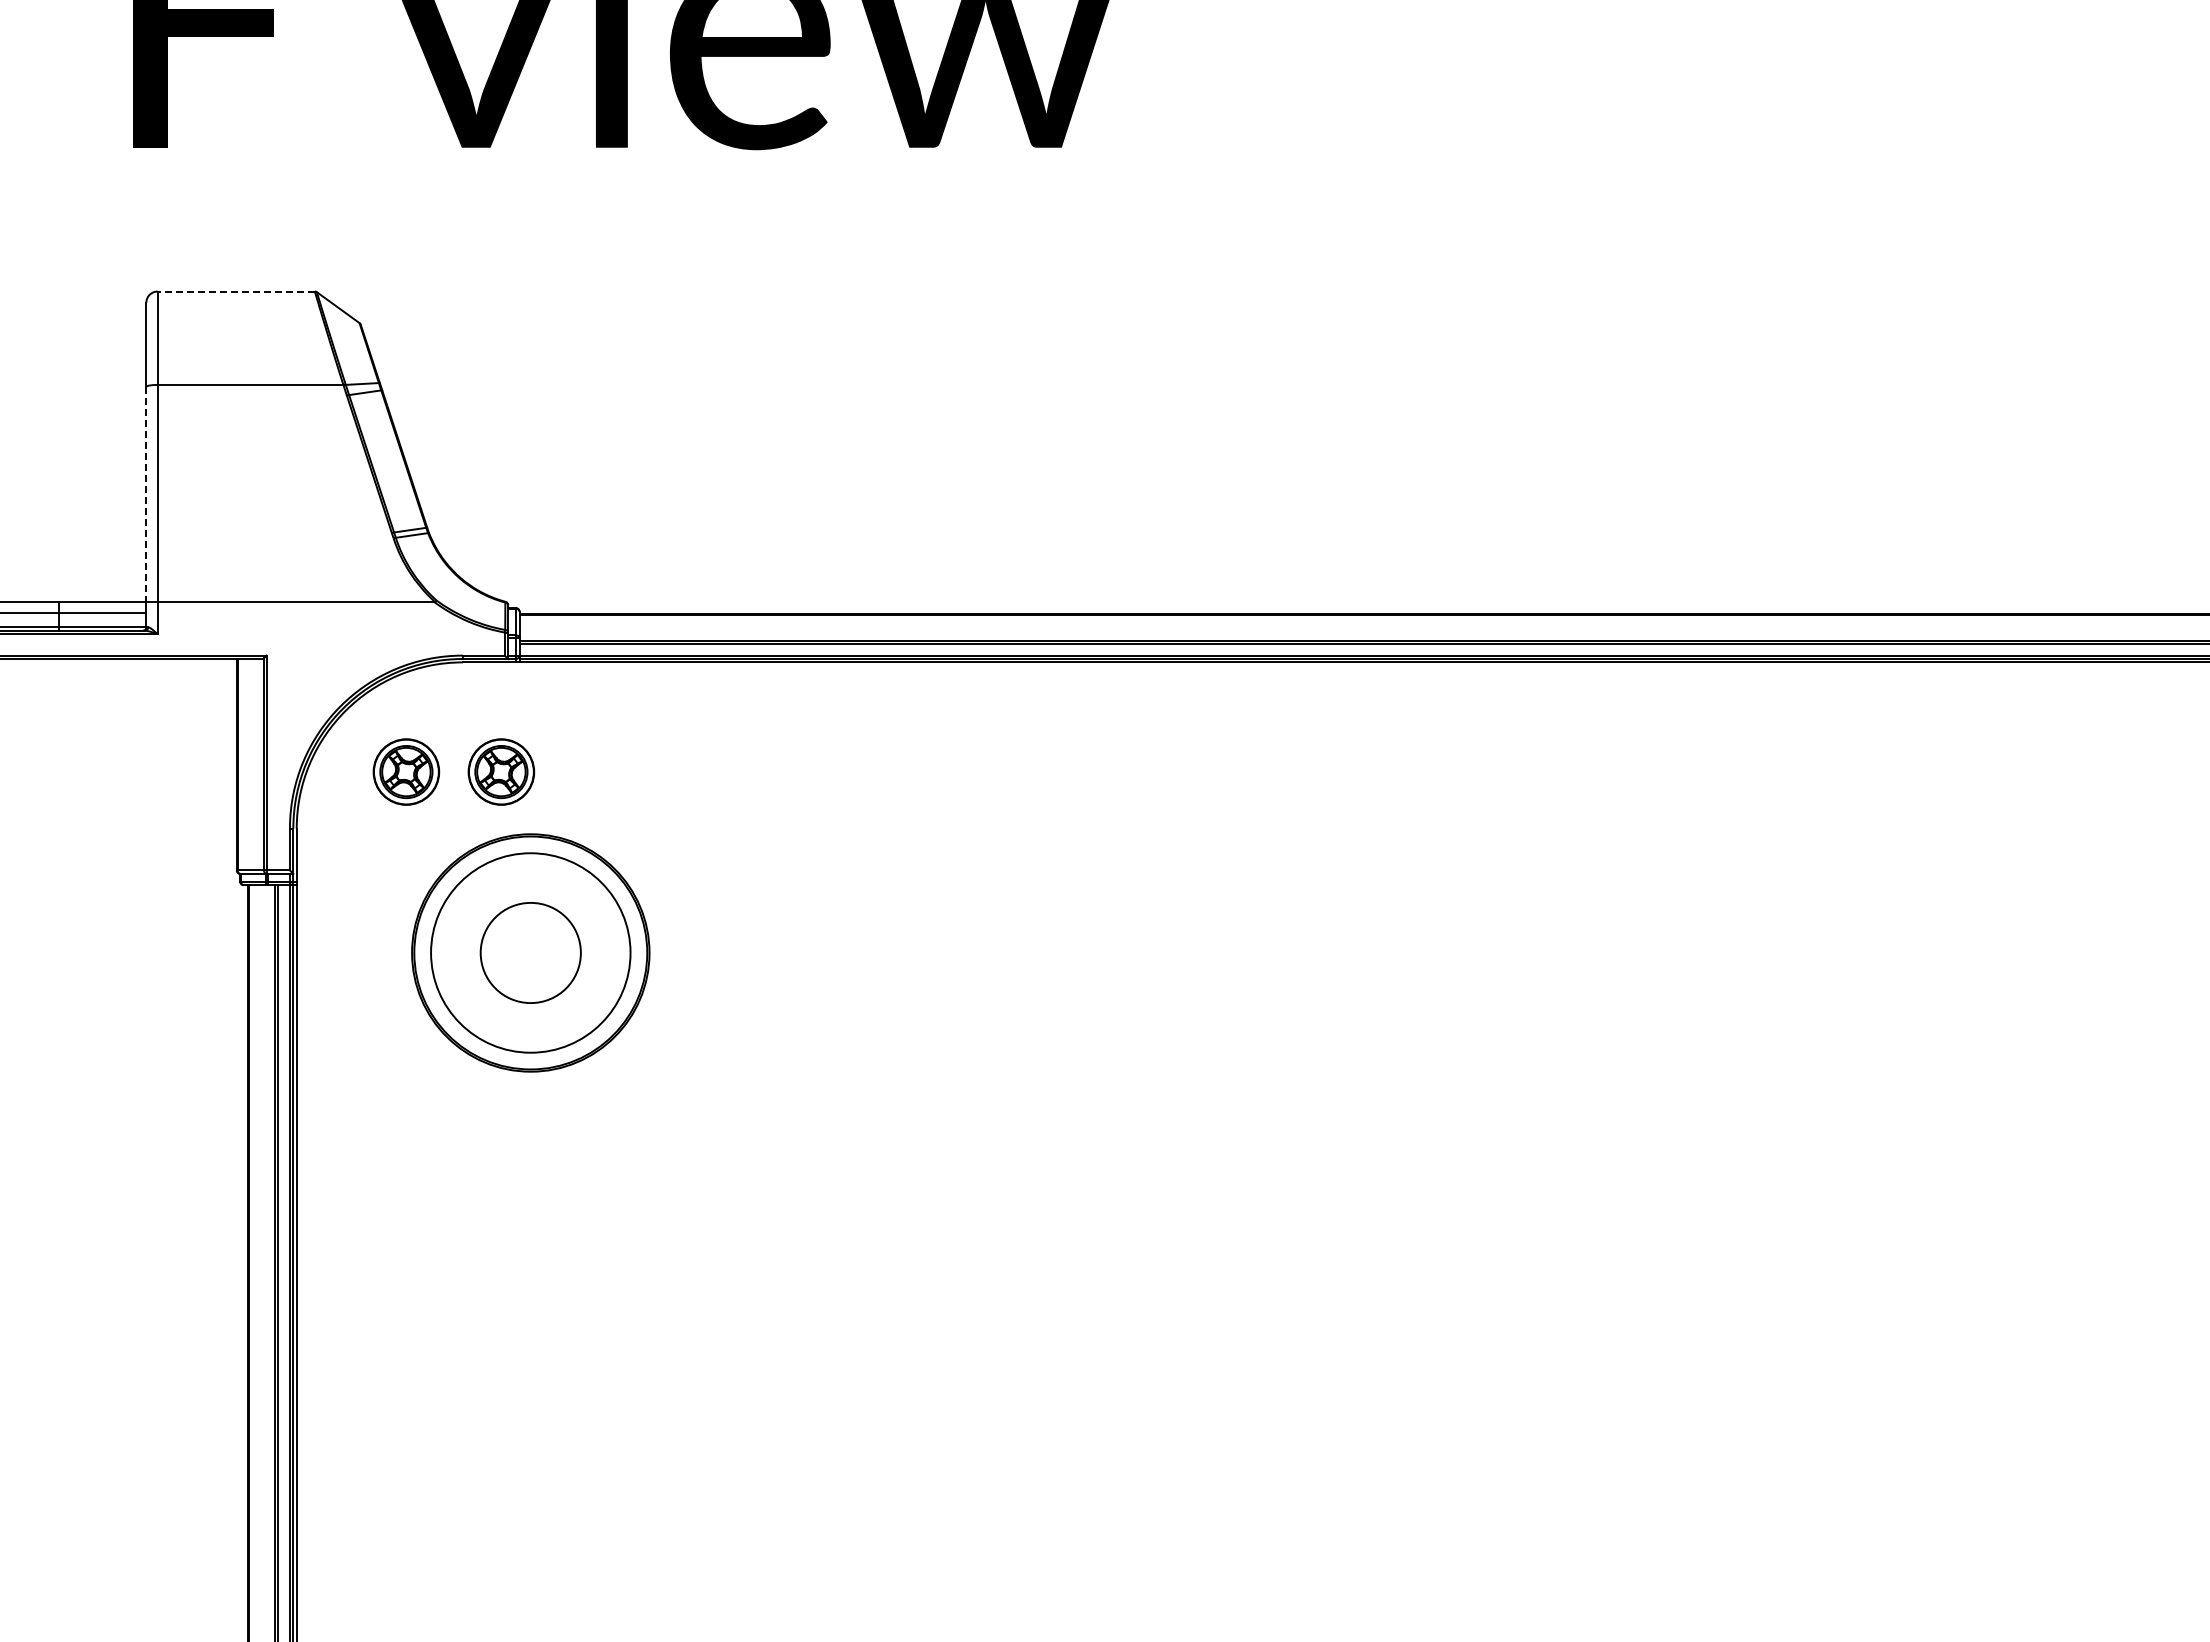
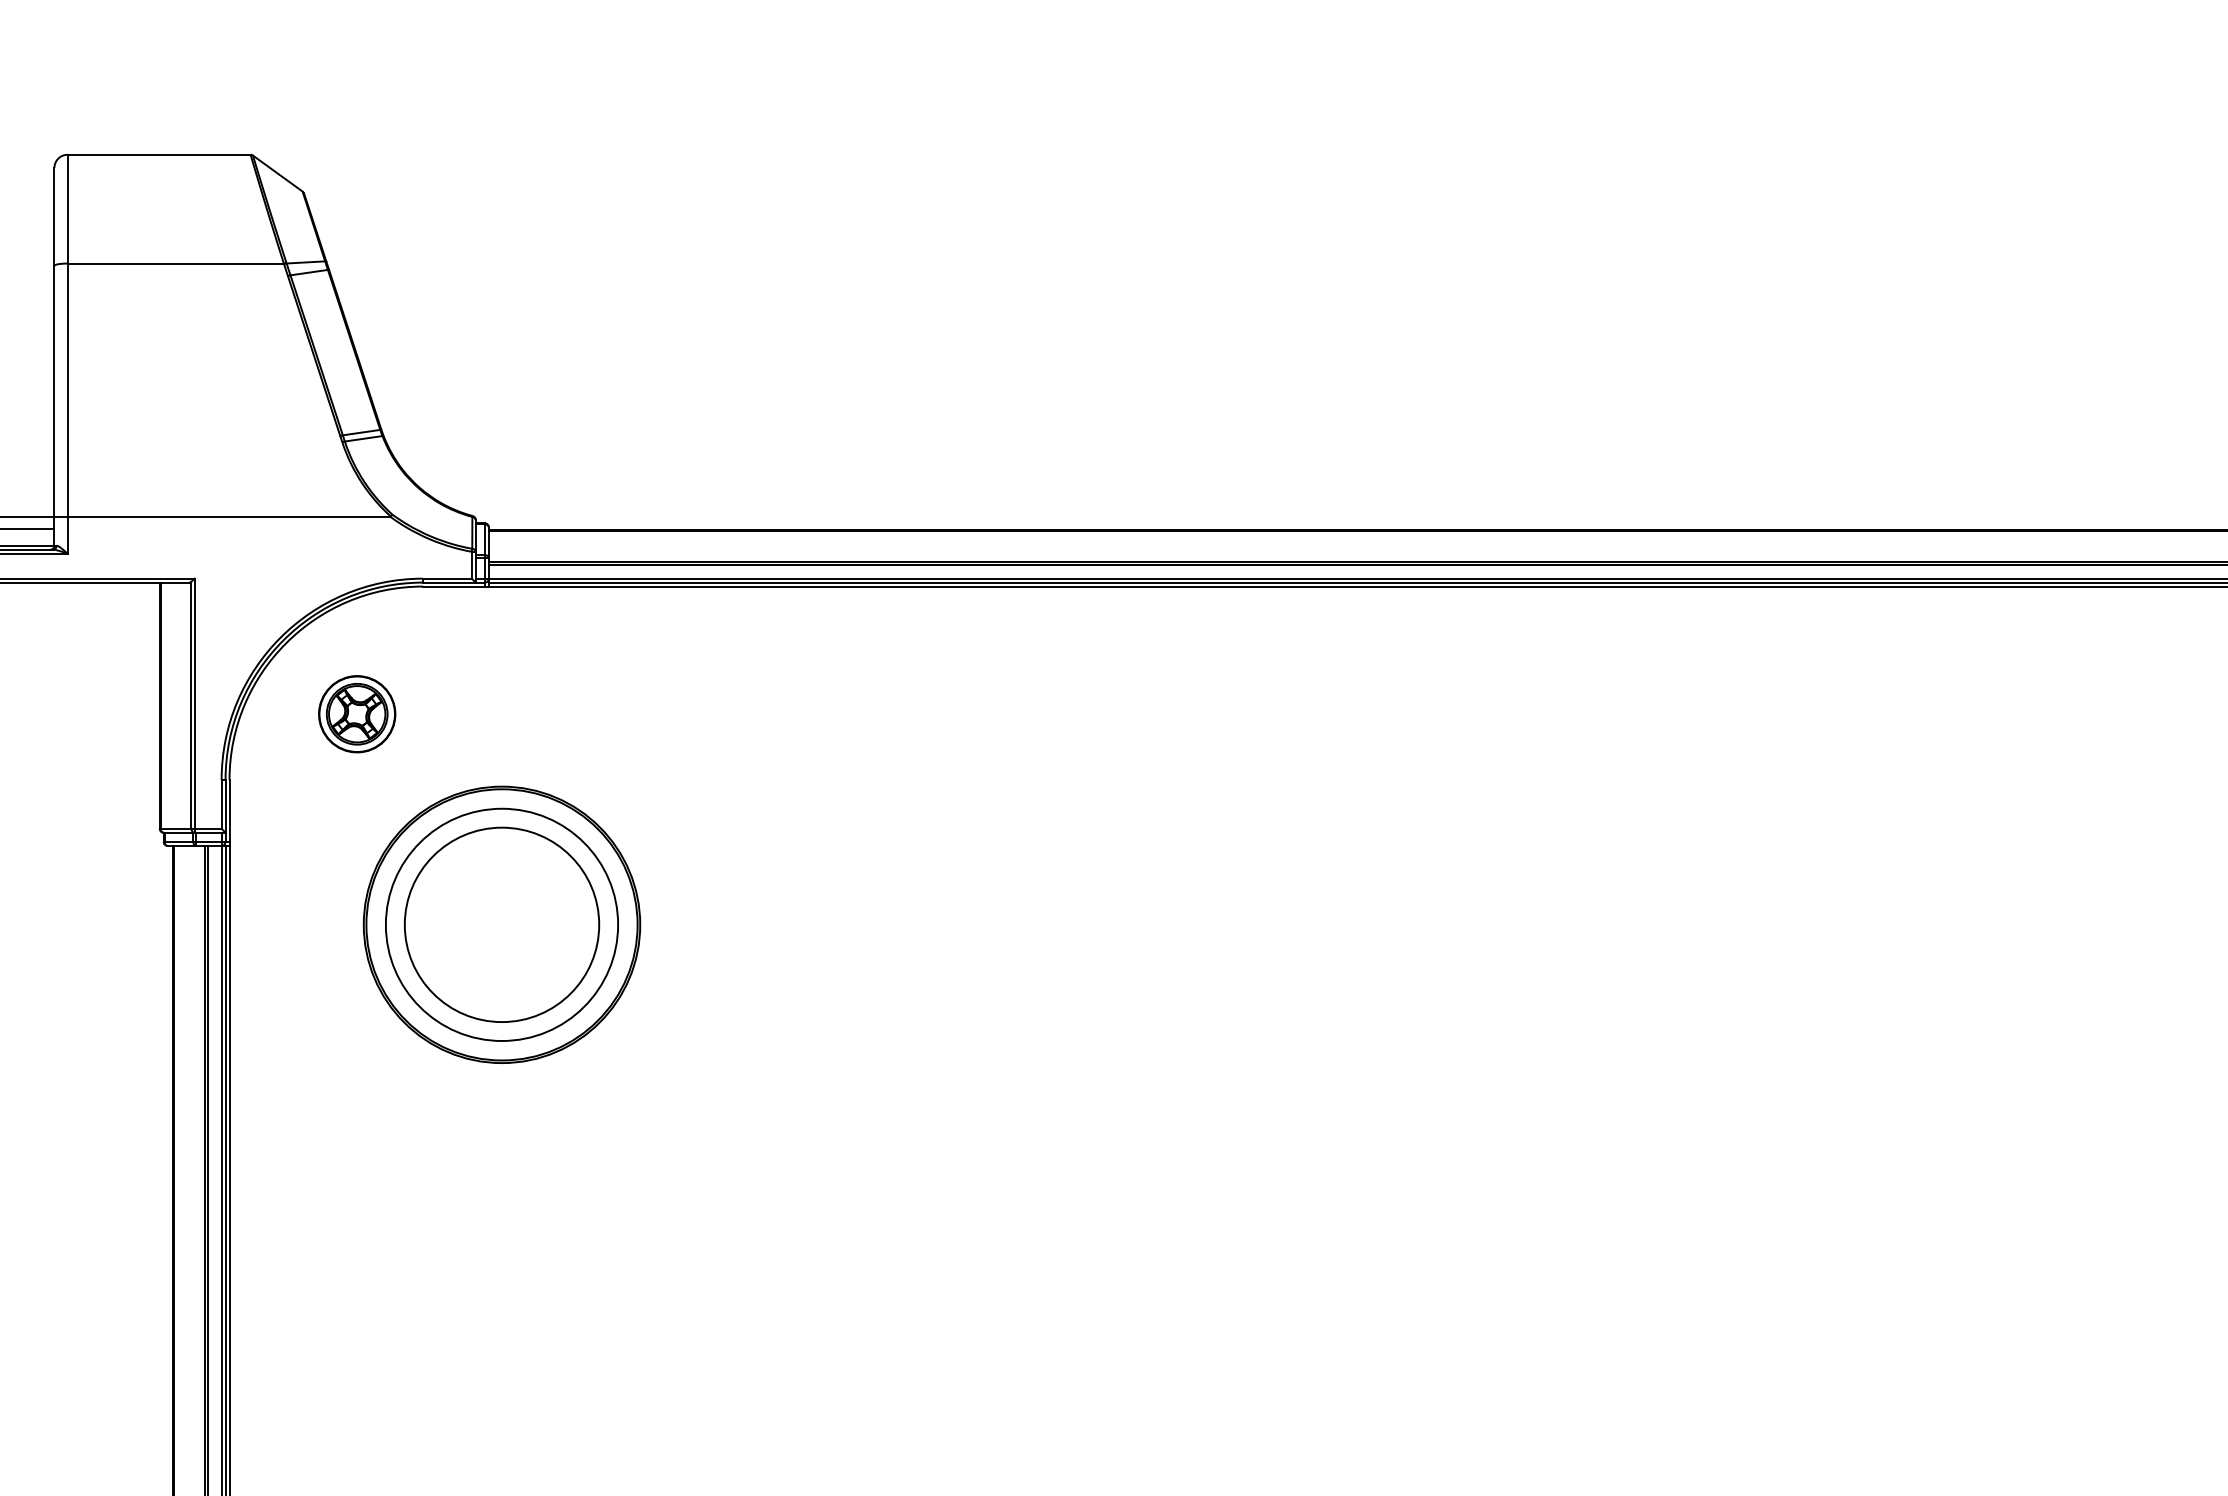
line: (236, 291) -> (159, 154), dashed -> solid
line: (146, 494) -> (54, 391), dashed -> solid
part: (501, 771) -> (467, 713), removed
circle: (530, 952) -> (501, 924), size x1.67

